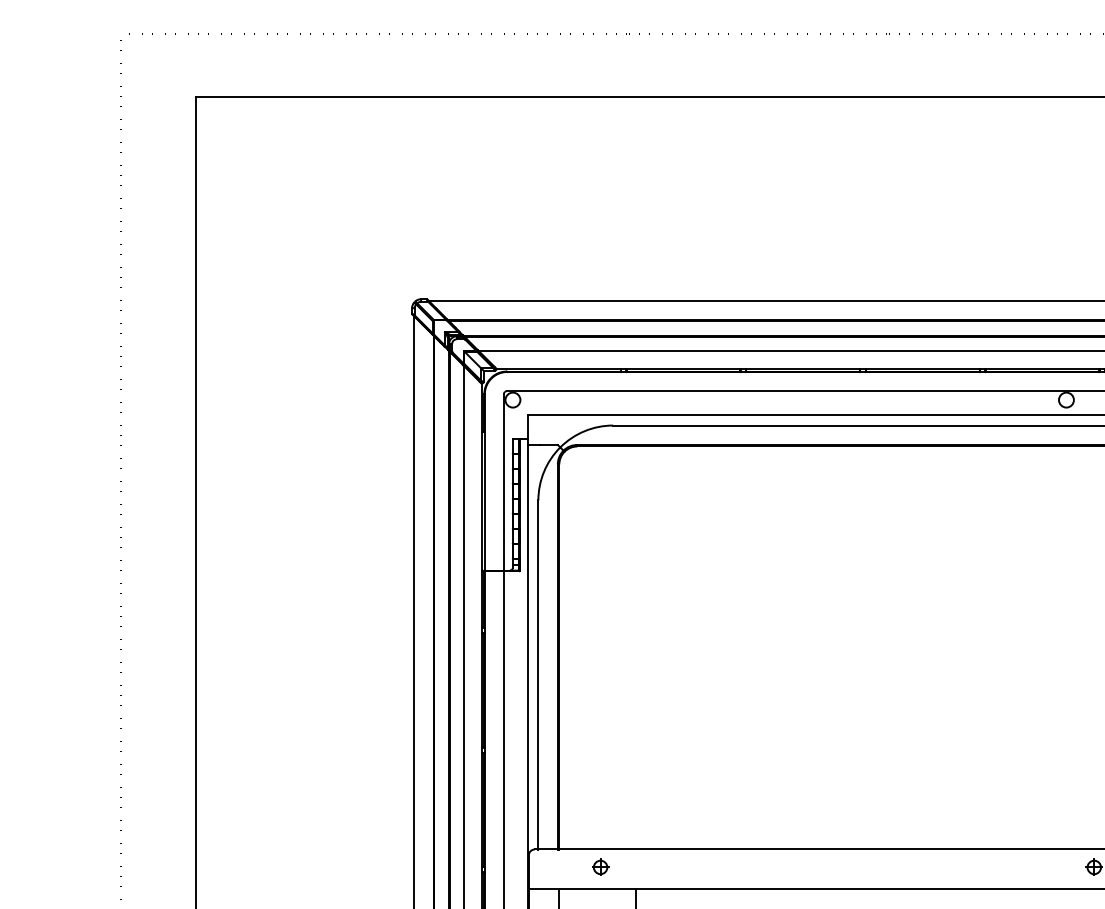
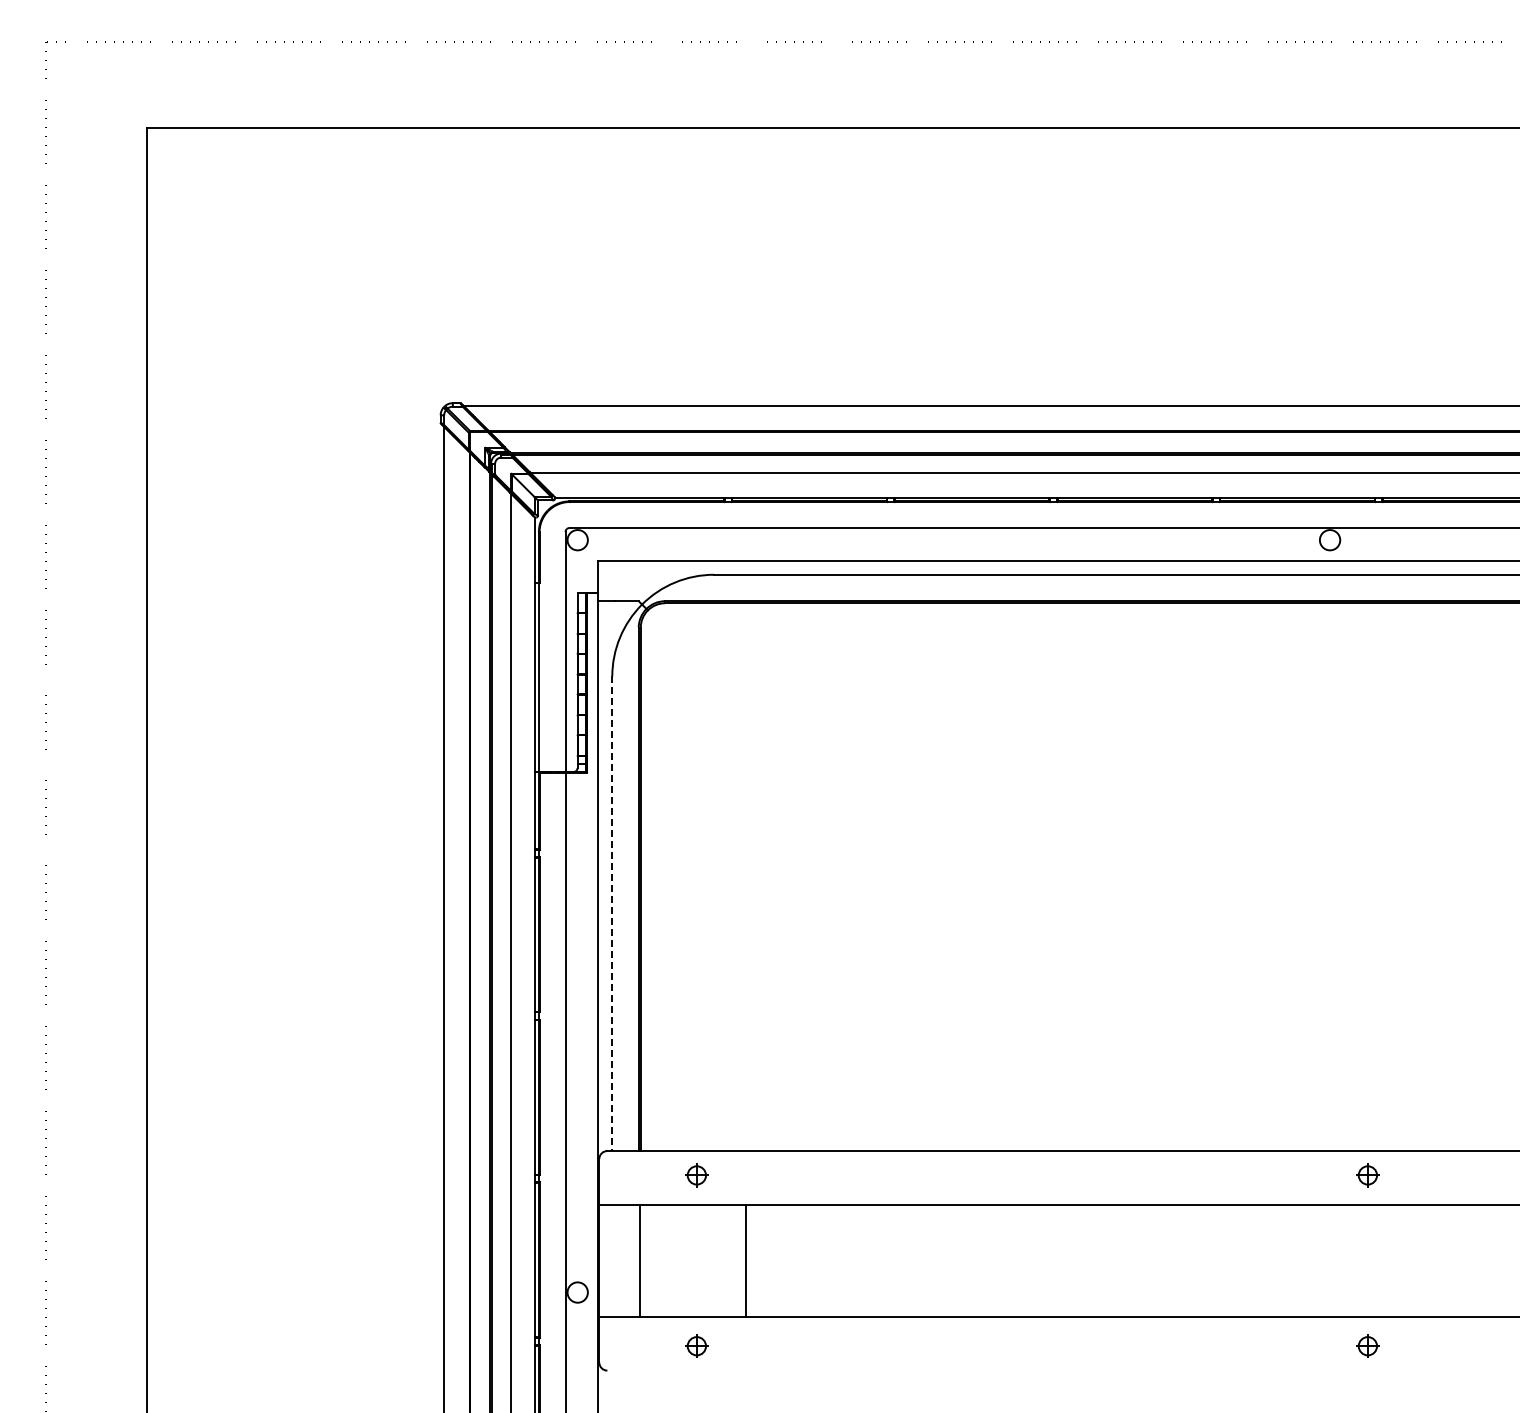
line: (538, 675) -> (612, 914), solid -> dashed

